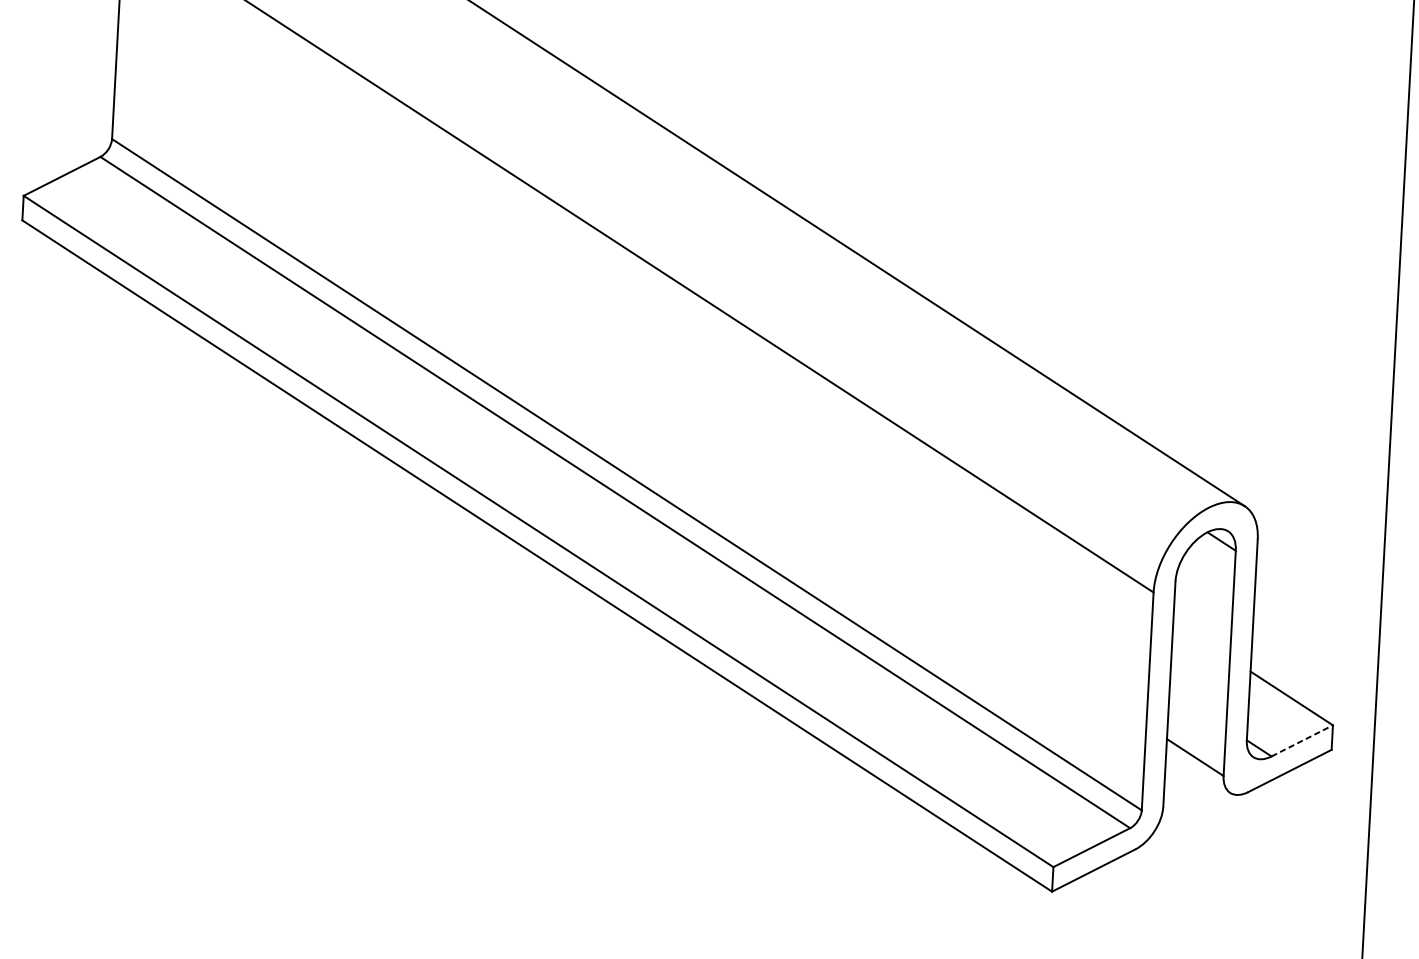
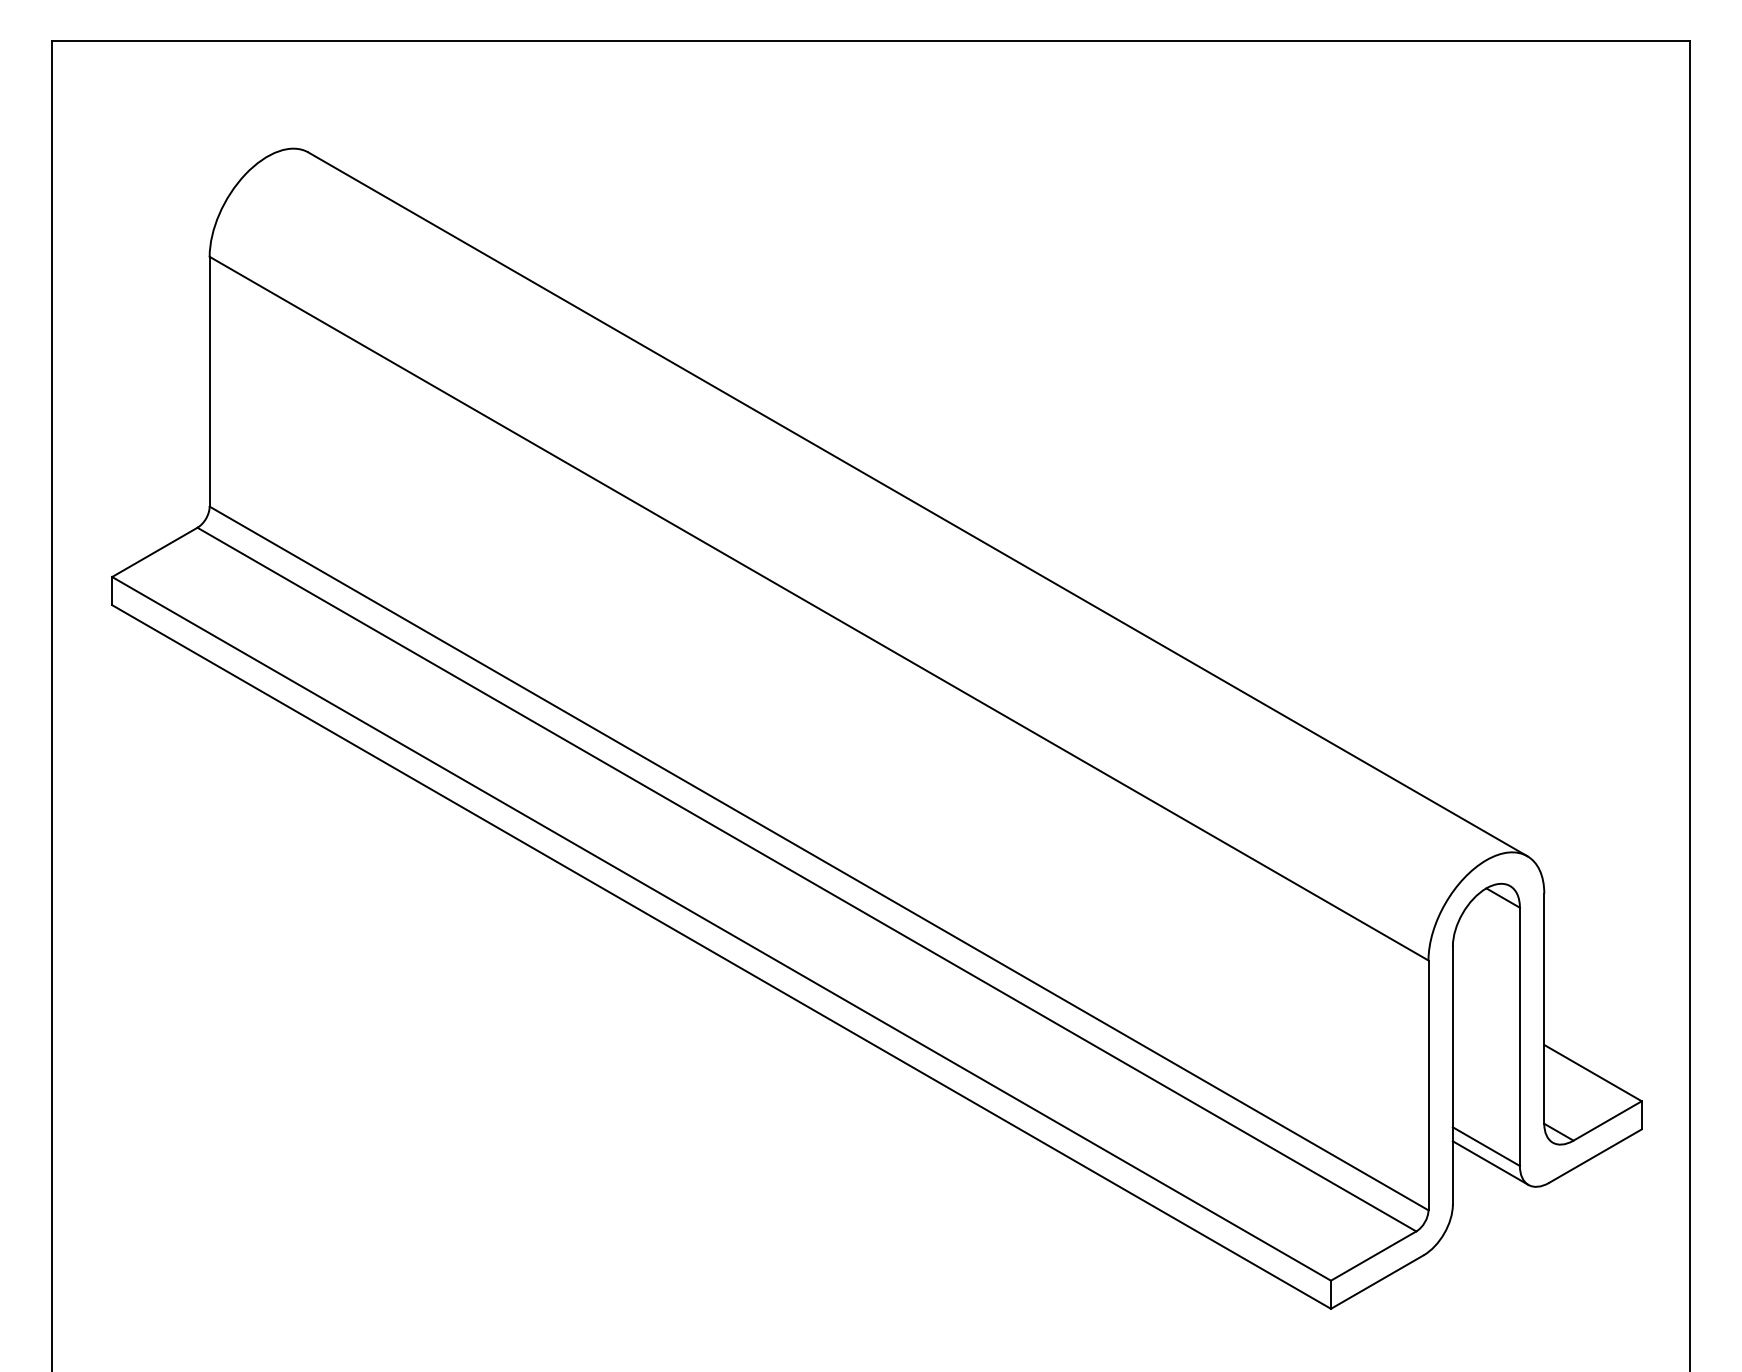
line: (1303, 740) -> (1608, 1120), dashed -> solid
line: (1198, 771) -> (1490, 1162), added

